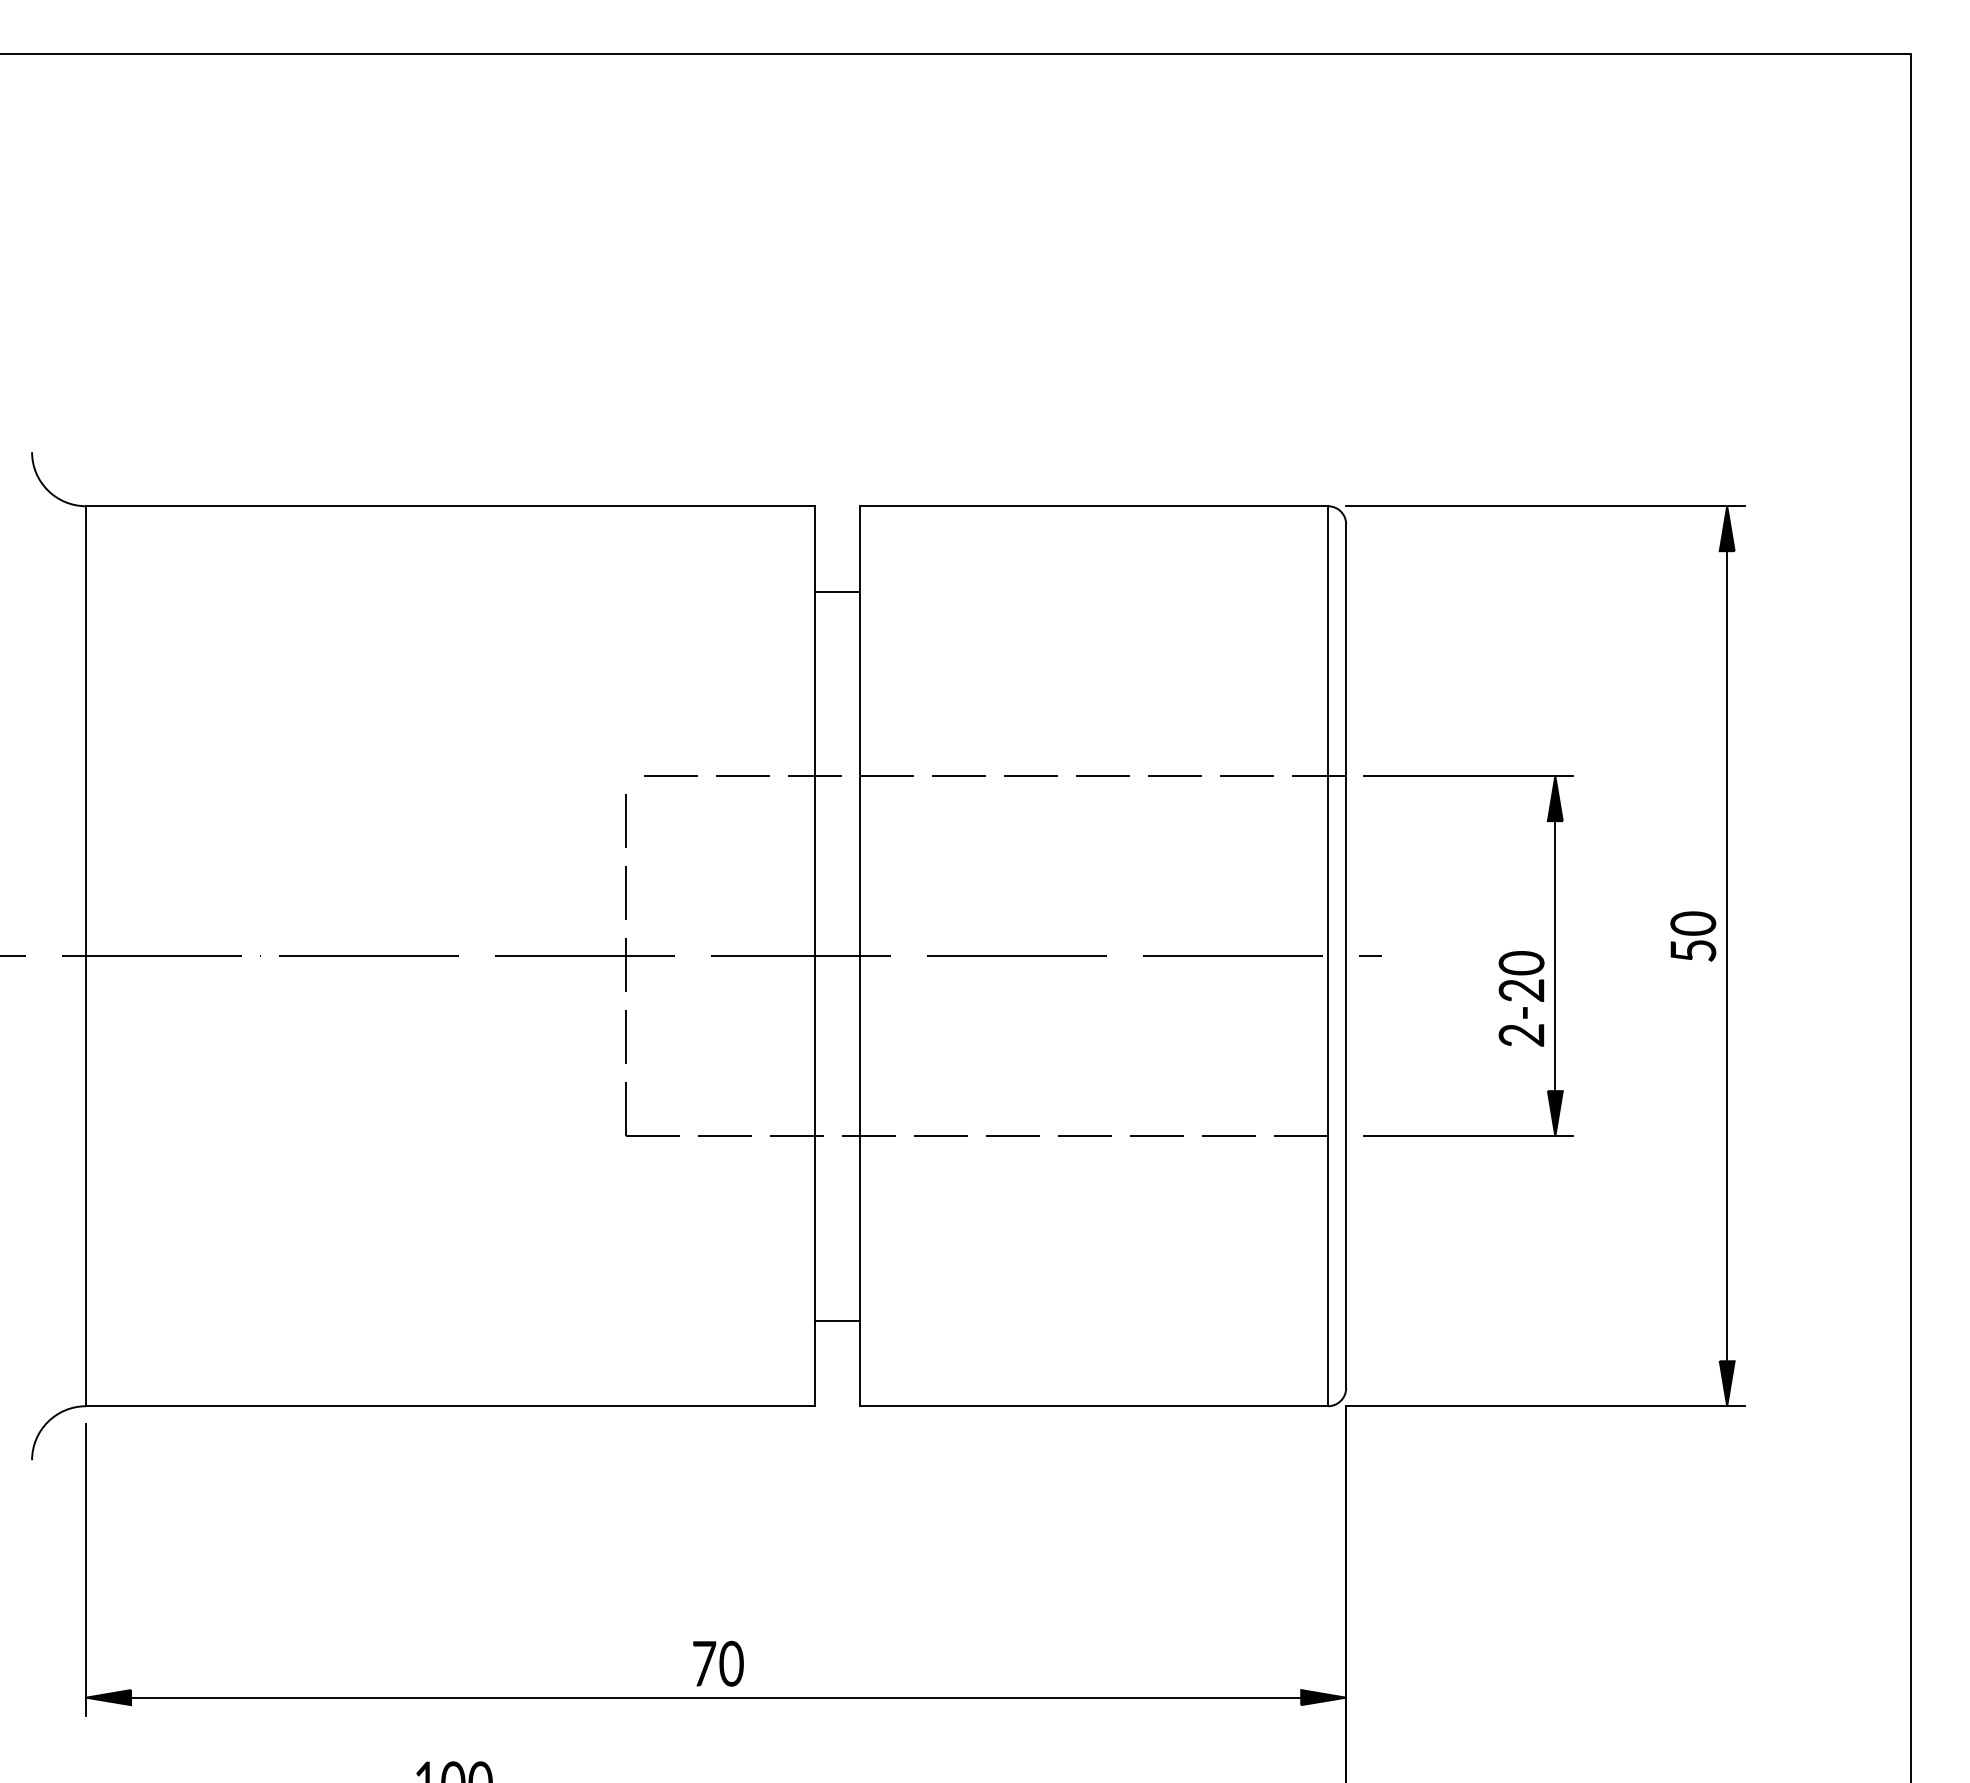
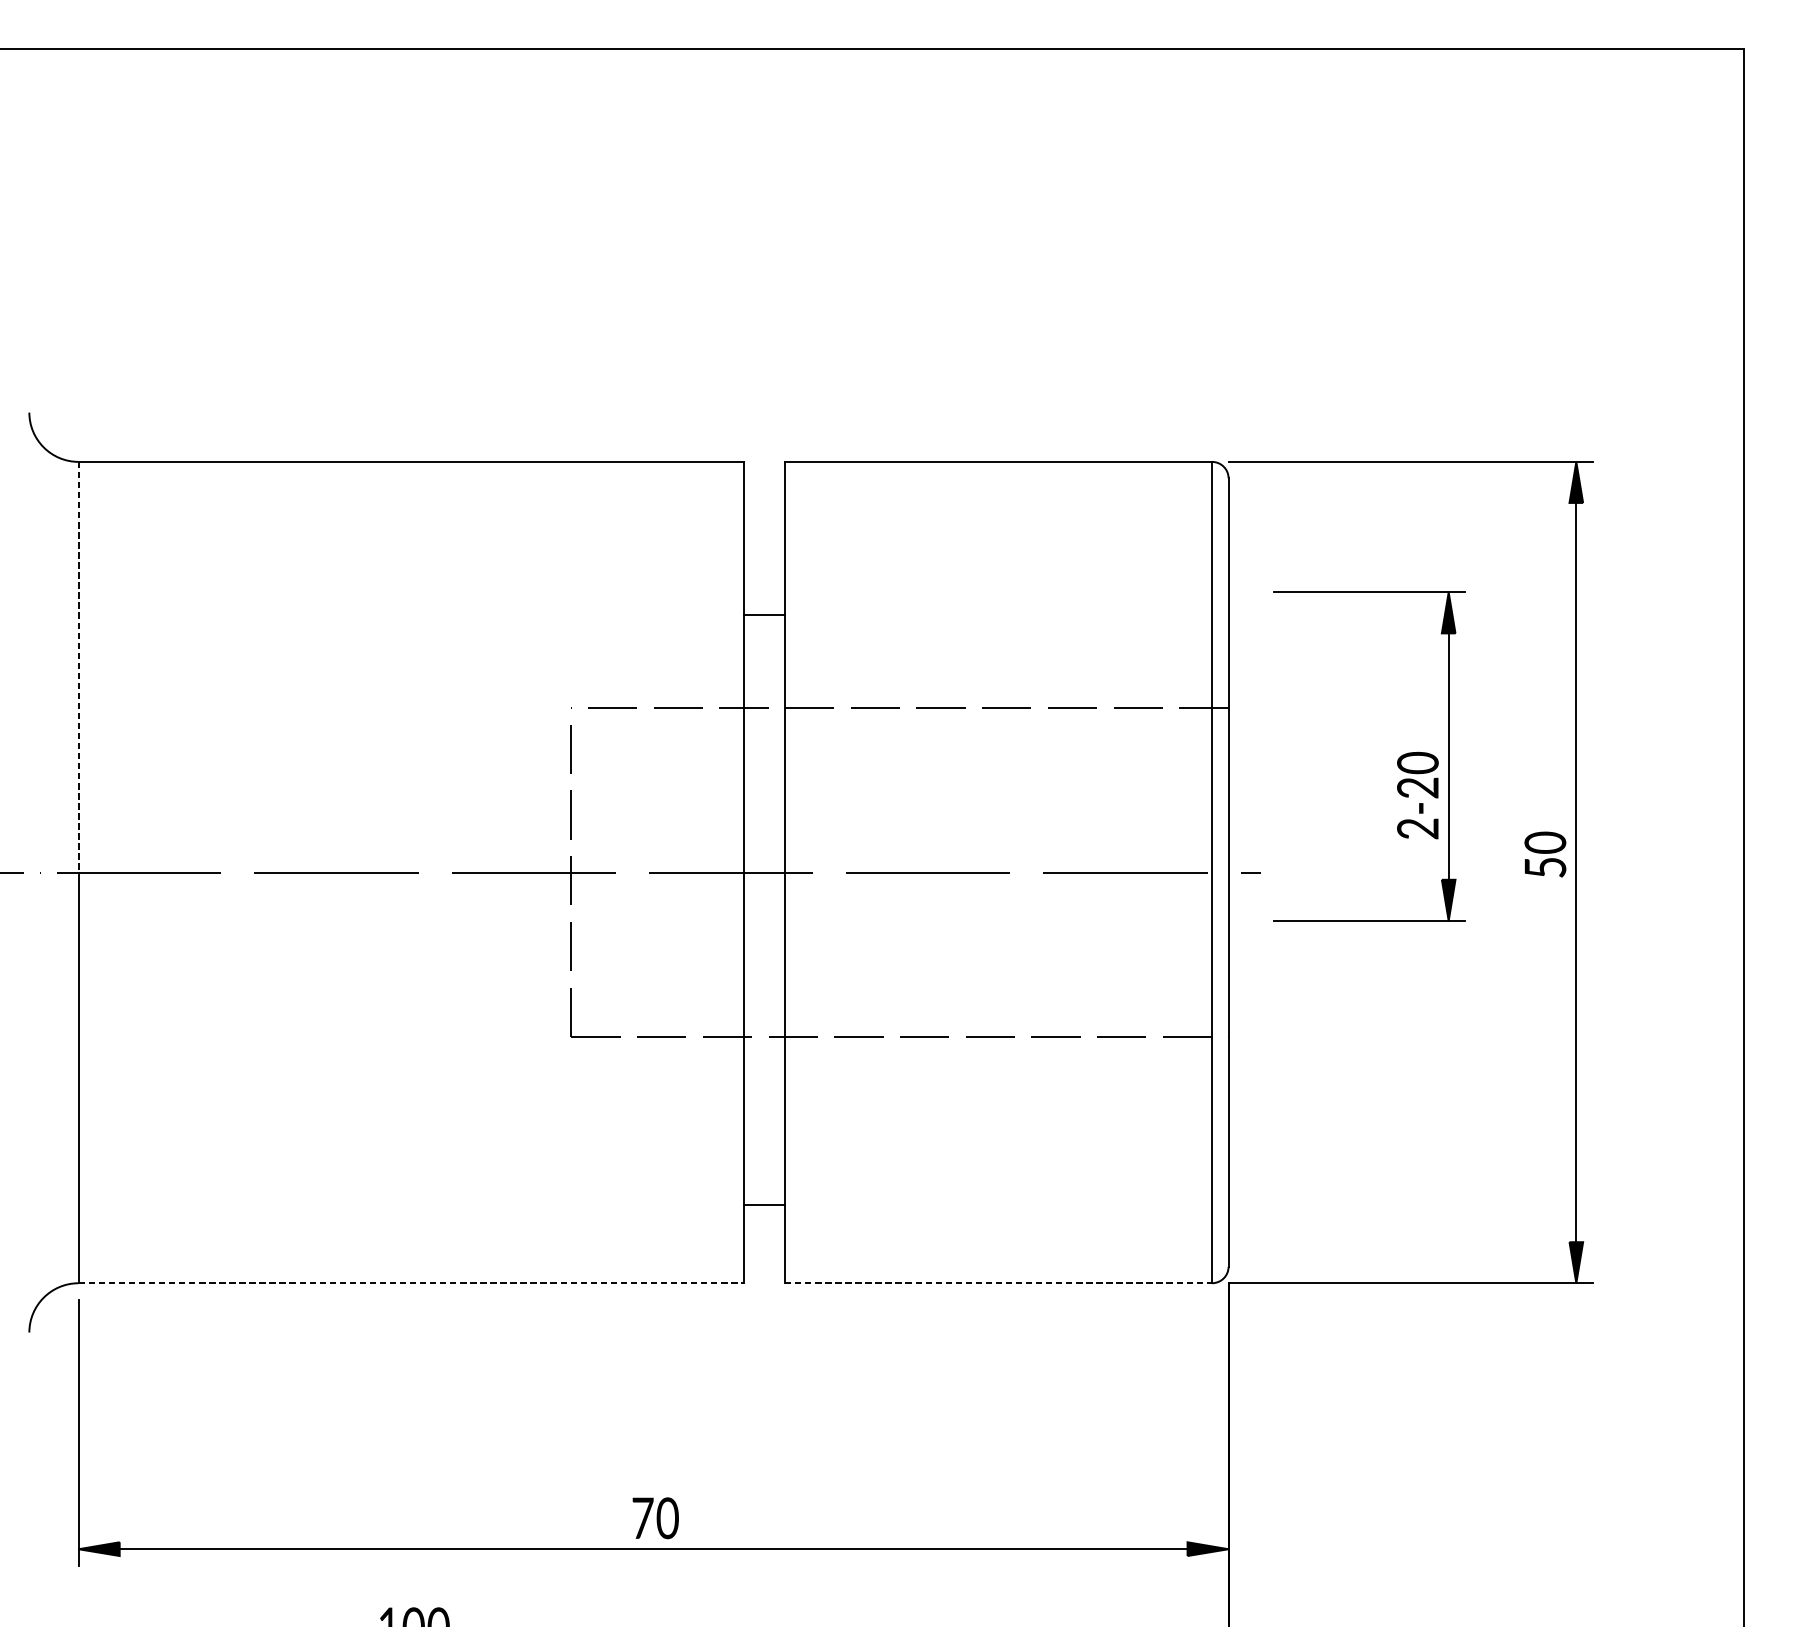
line: (837, 591) -> (764, 614), moved
line: (86, 731) -> (79, 667), solid -> dashed
part: (1498, 961) -> (1396, 761), moved
line: (450, 1406) -> (411, 1283), solid -> dashed
line: (1094, 1406) -> (998, 1283), solid -> dashed

